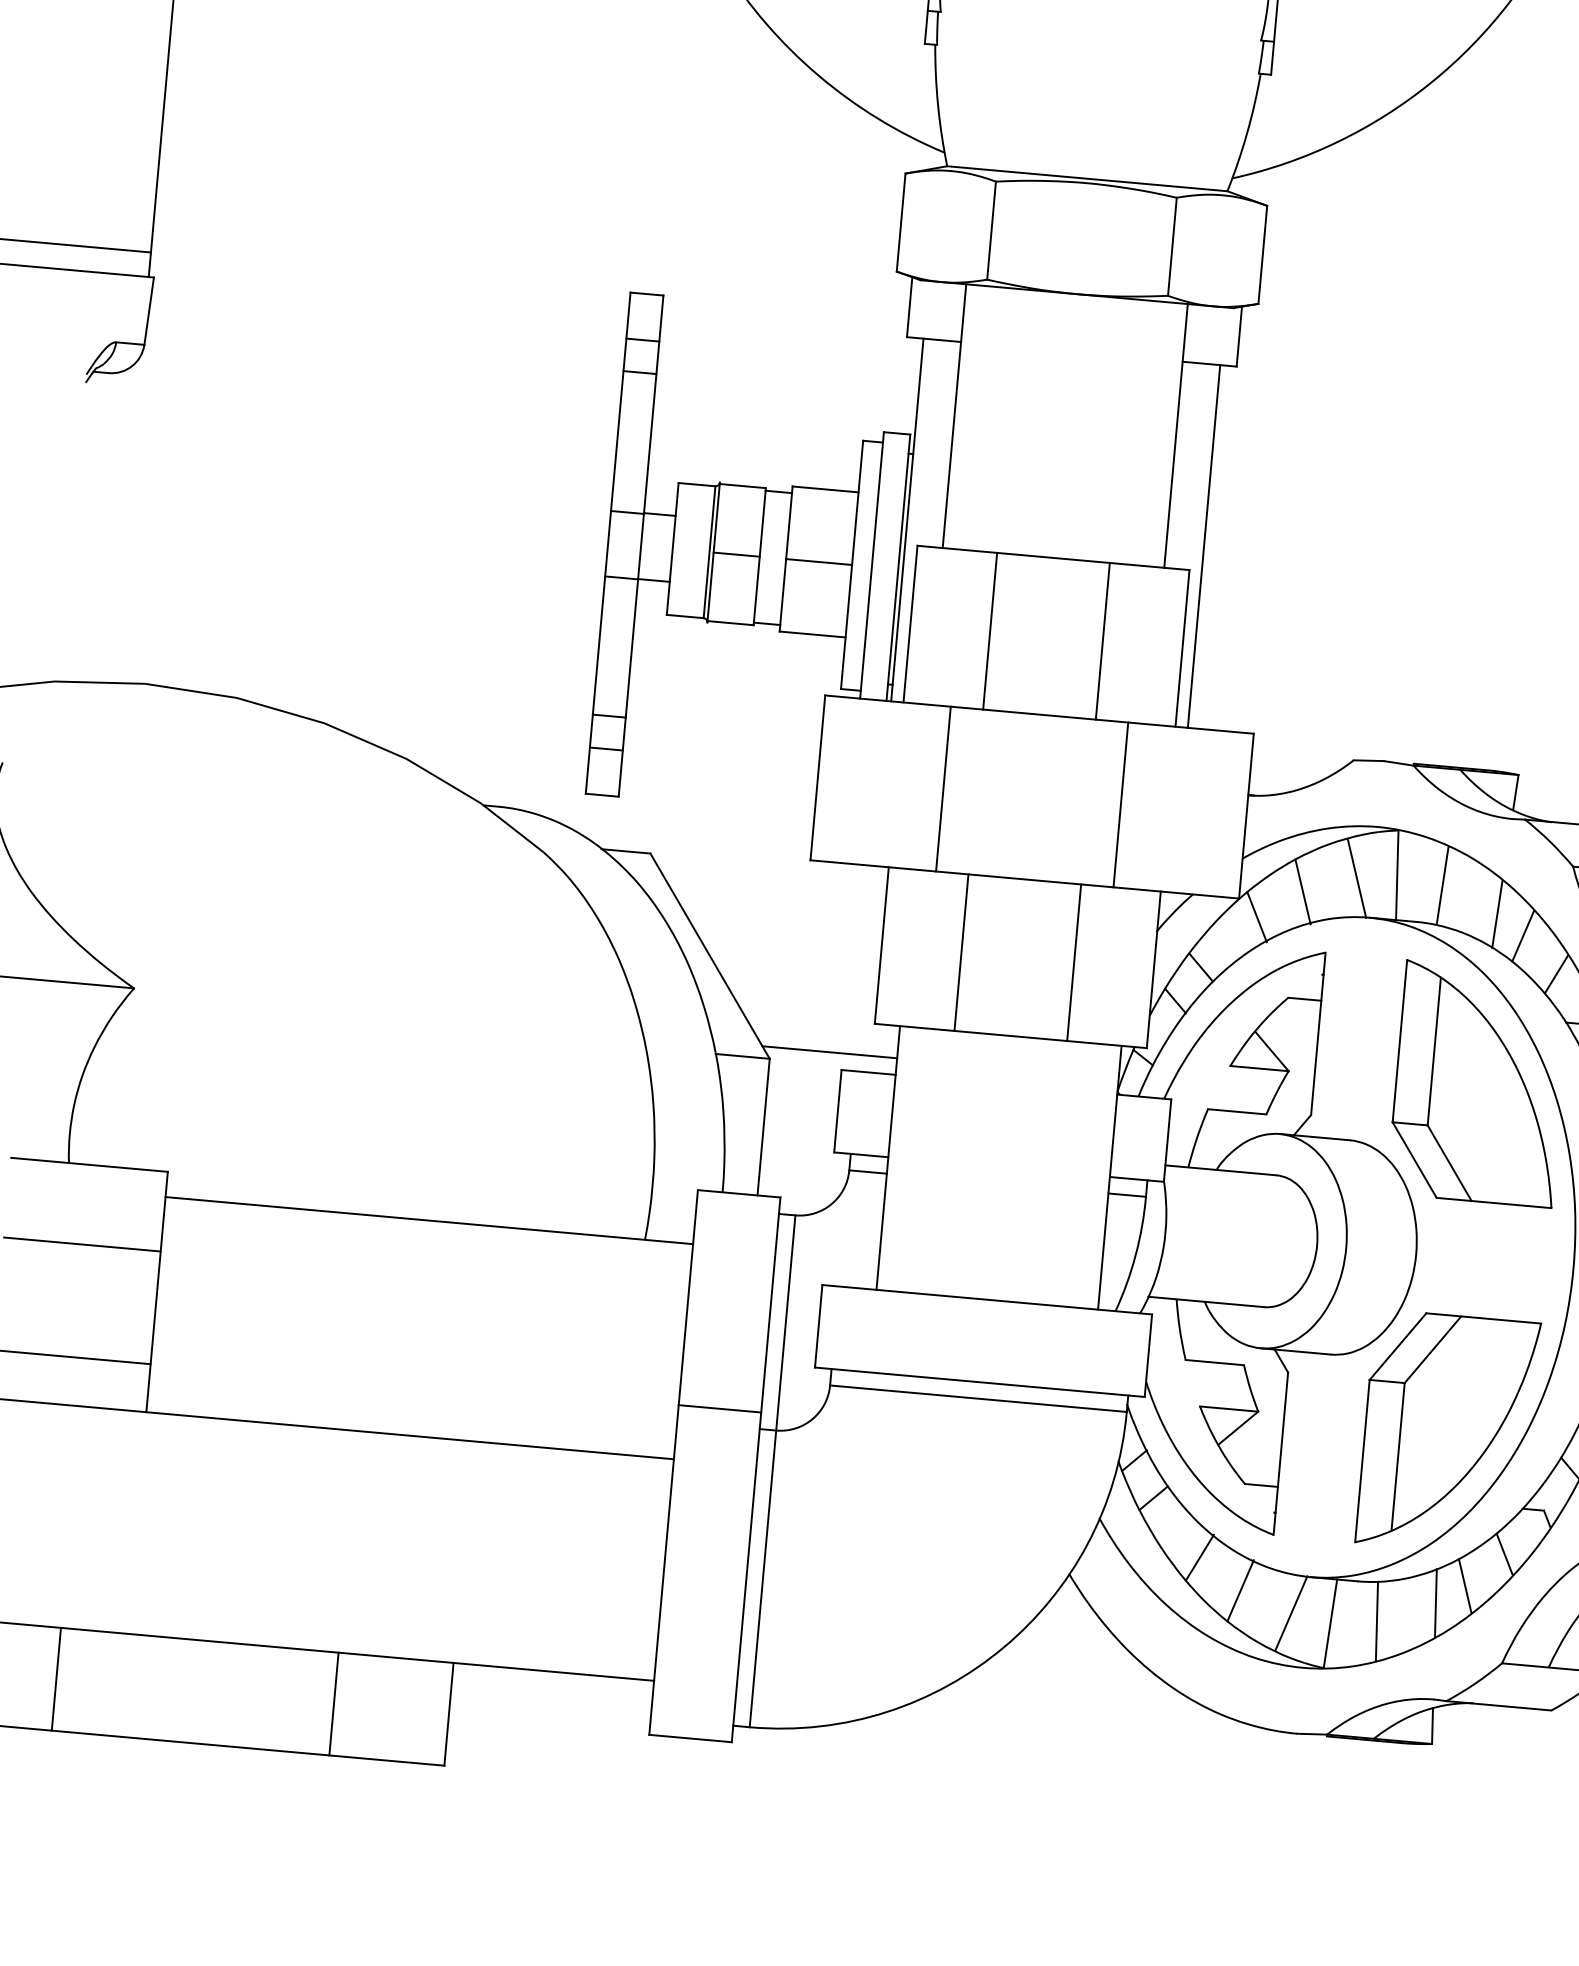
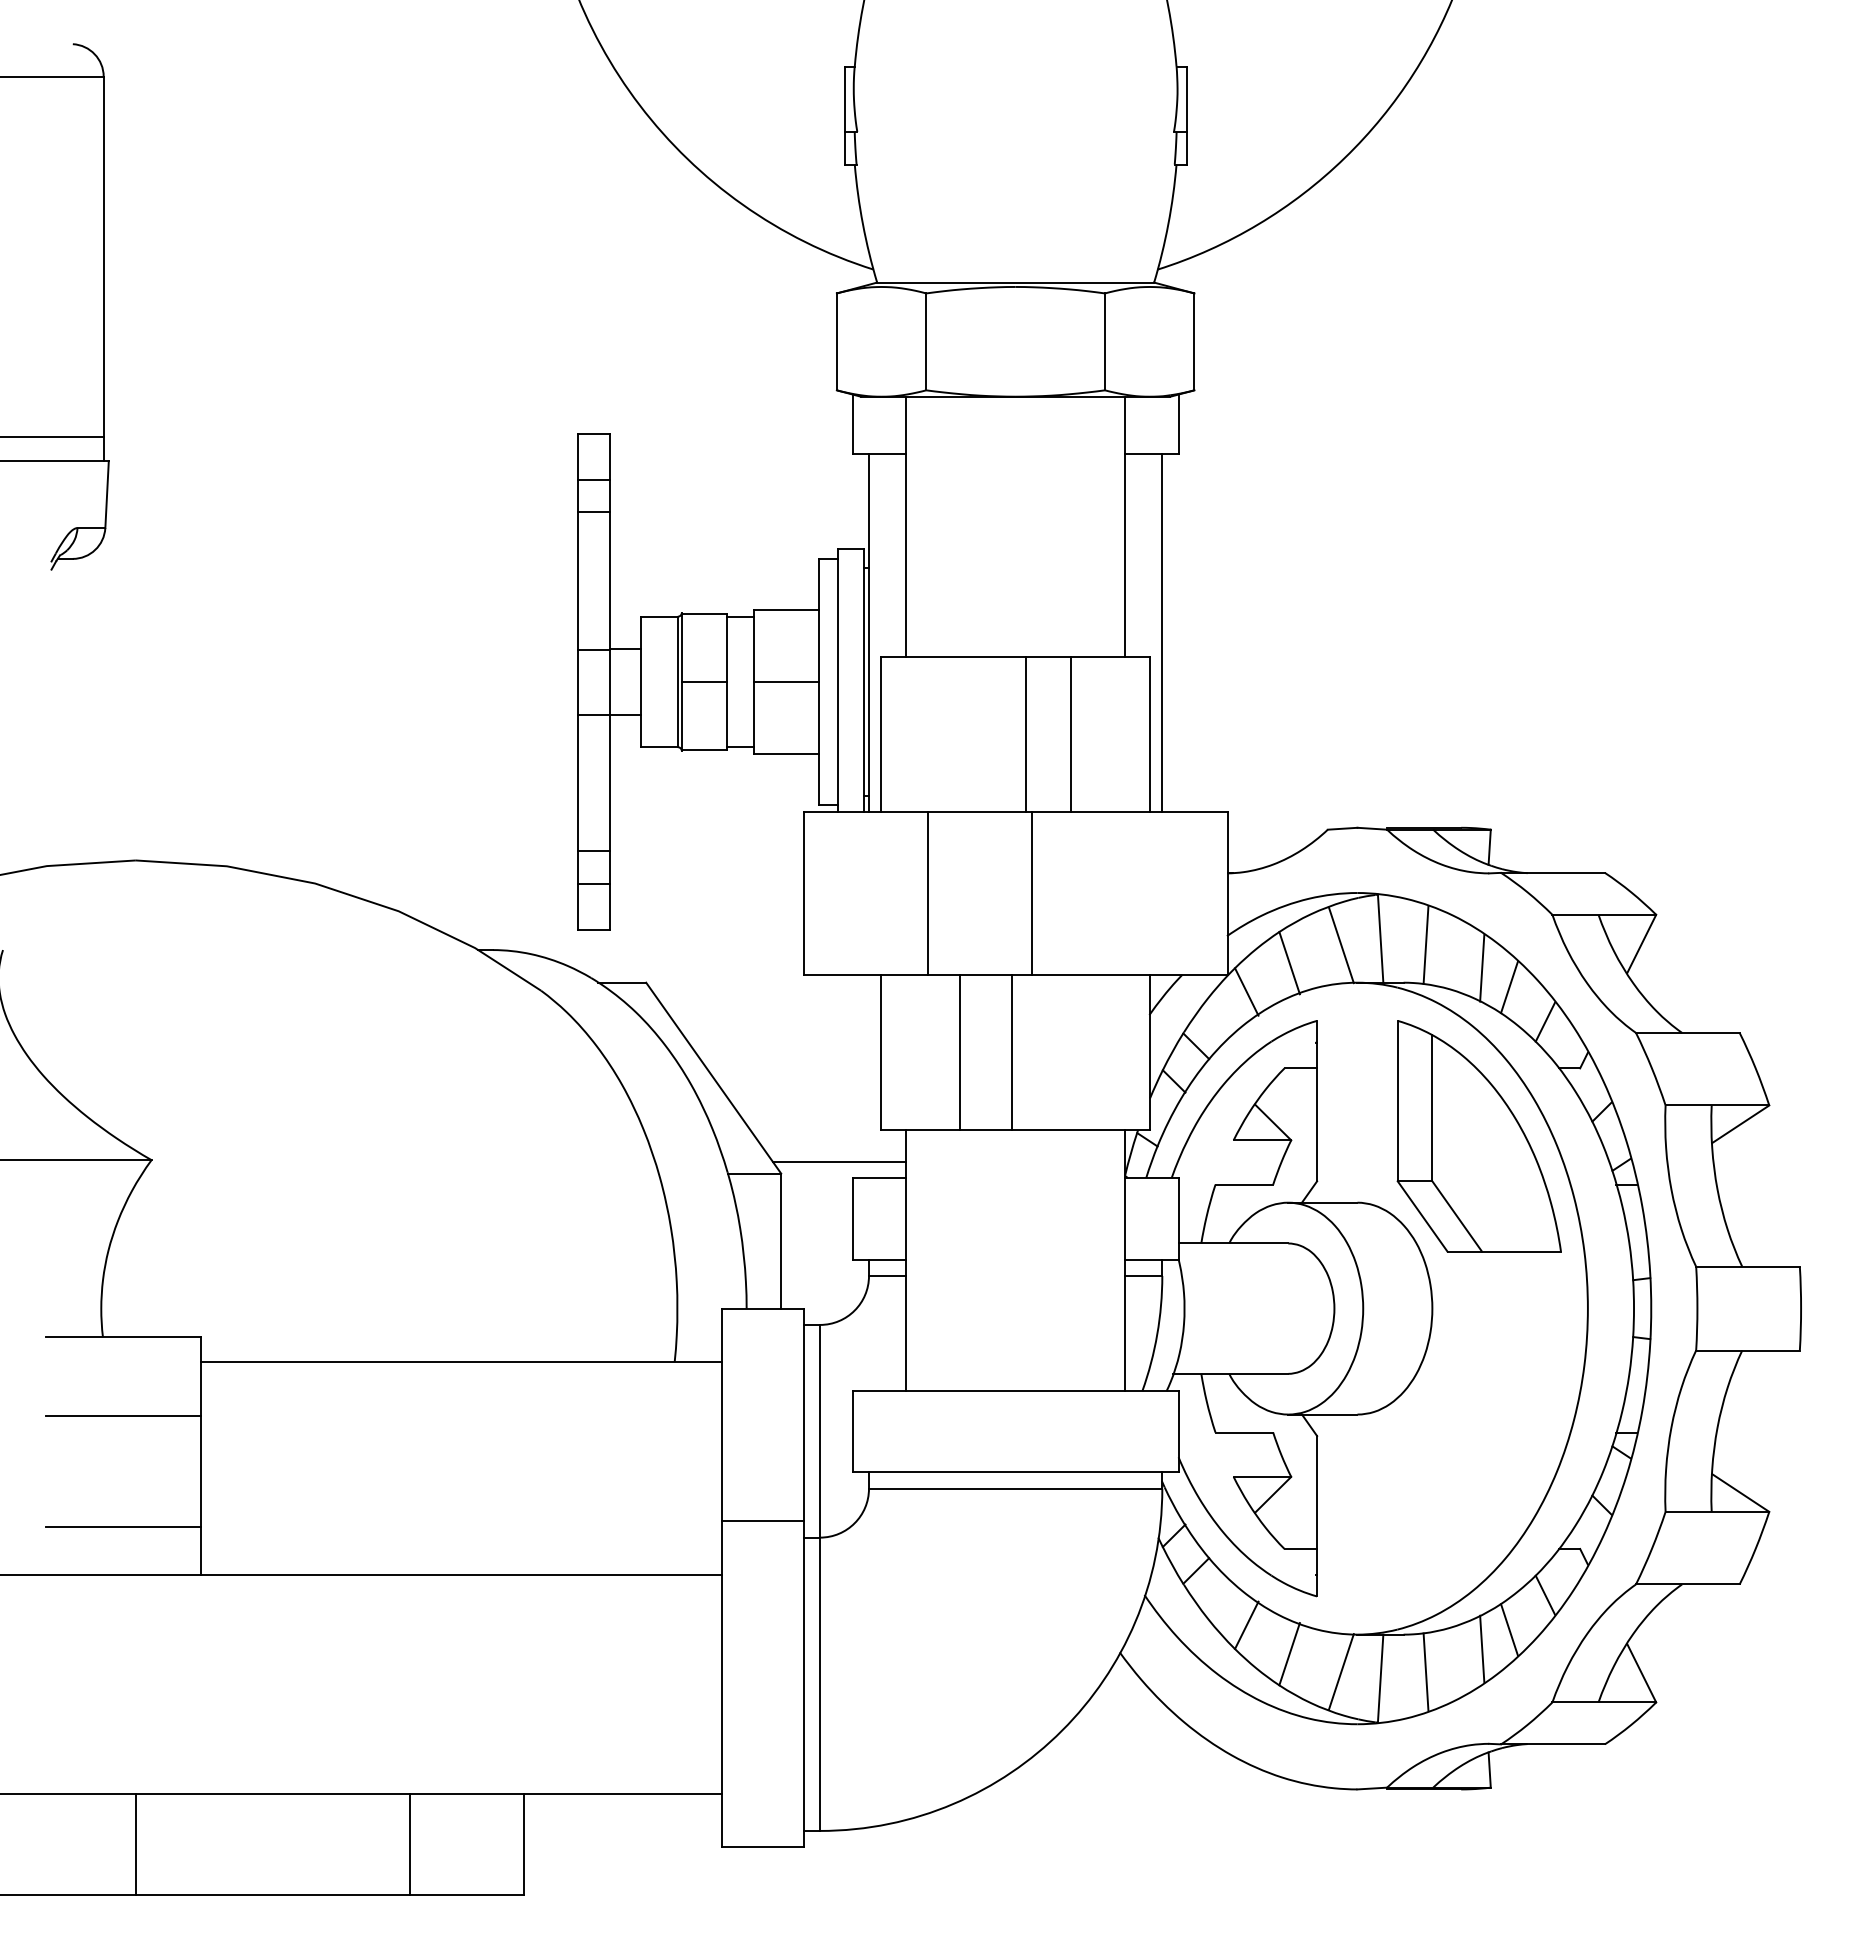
line: (989, 630) -> (1025, 734), moved
line: (1121, 804) -> (1032, 893), moved
line: (1074, 962) -> (1012, 1052), moved
part: (1447, 1432) -> (1478, 1480), removed

